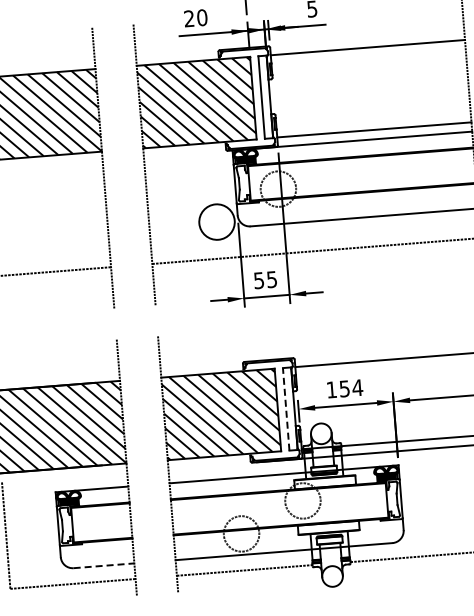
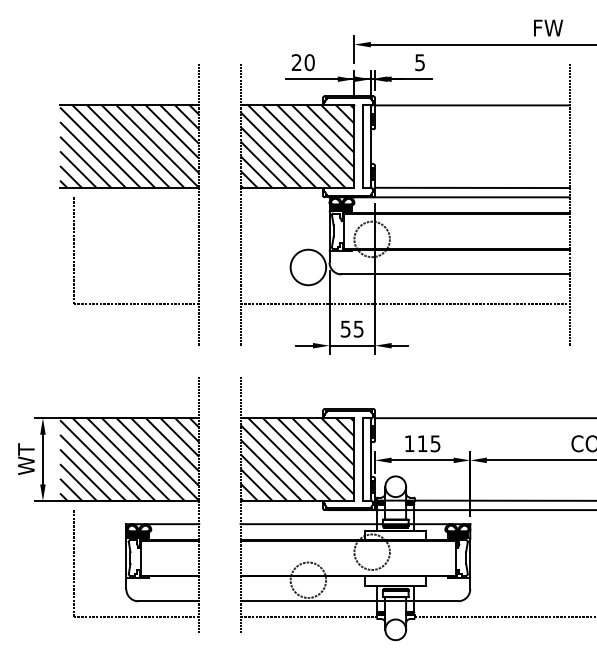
text: (350, 388) -> (428, 443), 154 -> 115
line: (286, 409) -> (362, 459), dashed -> solid
line: (104, 565) -> (169, 601), dashed -> solid

